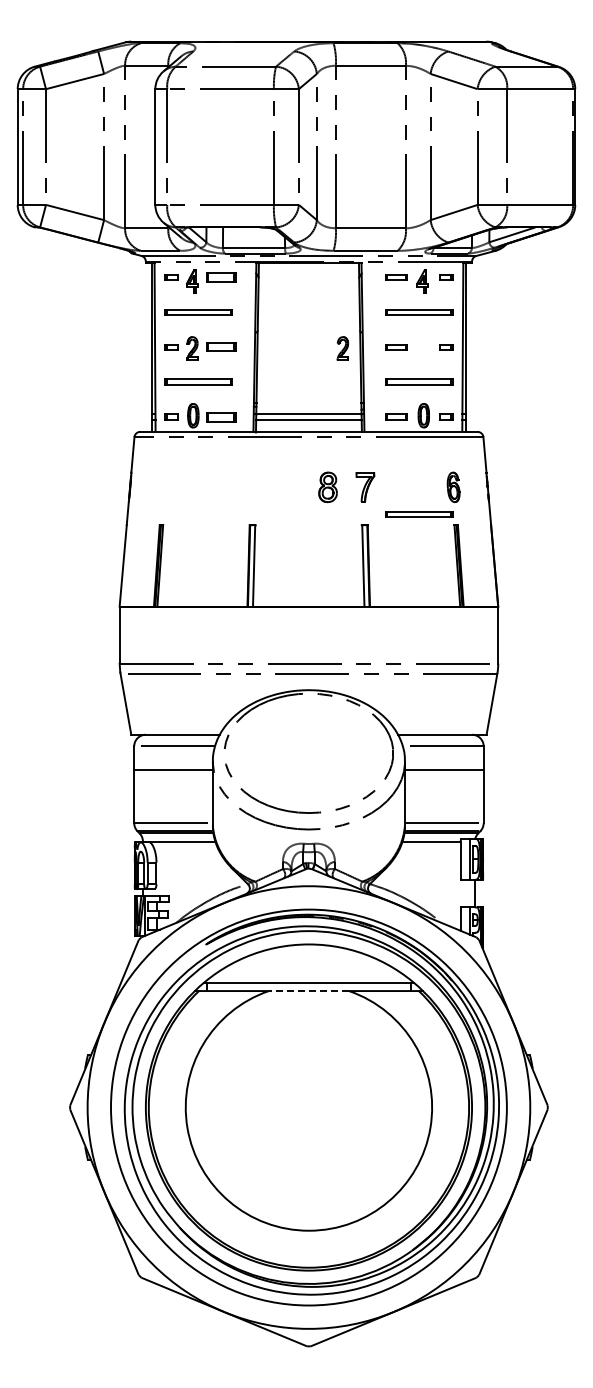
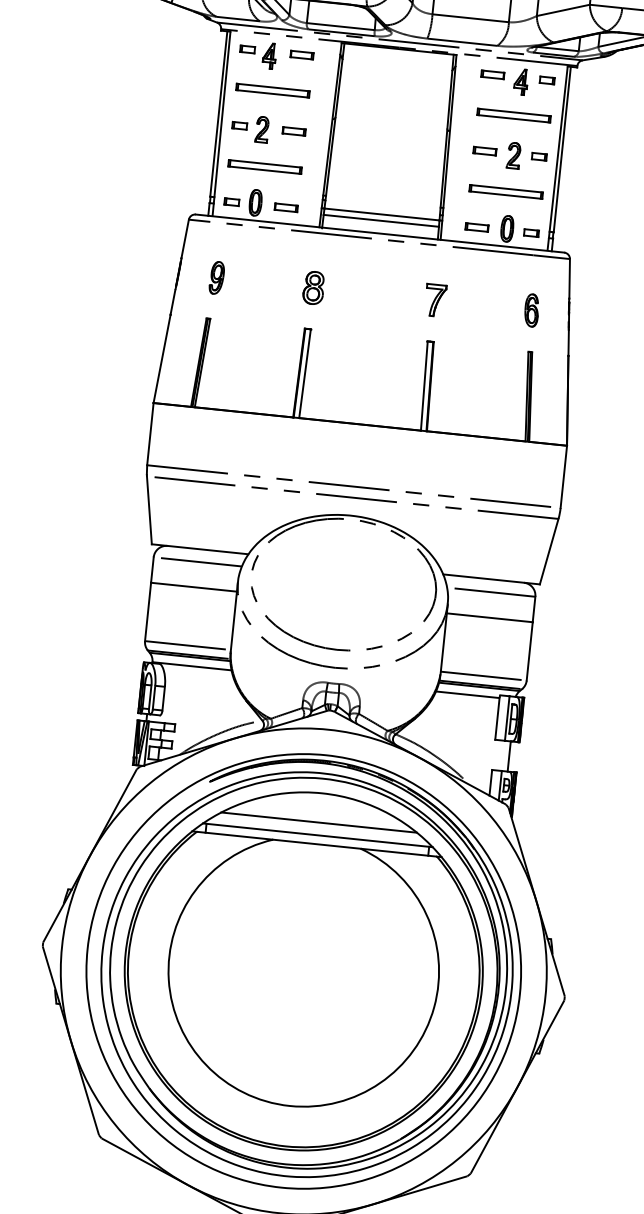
part: (221, 277) -> (301, 55), size x0.71
part: (221, 347) -> (294, 131), size x0.71
part: (342, 348) -> (513, 155), moved
part: (221, 416) -> (286, 206), size x0.71
part: (165, 486) -> (217, 277), added
part: (327, 487) -> (313, 288), moved
part: (419, 514) -> (491, 336), removed
line: (308, 971) -> (318, 822), added
line: (308, 991) -> (316, 844), dashed -> solid

